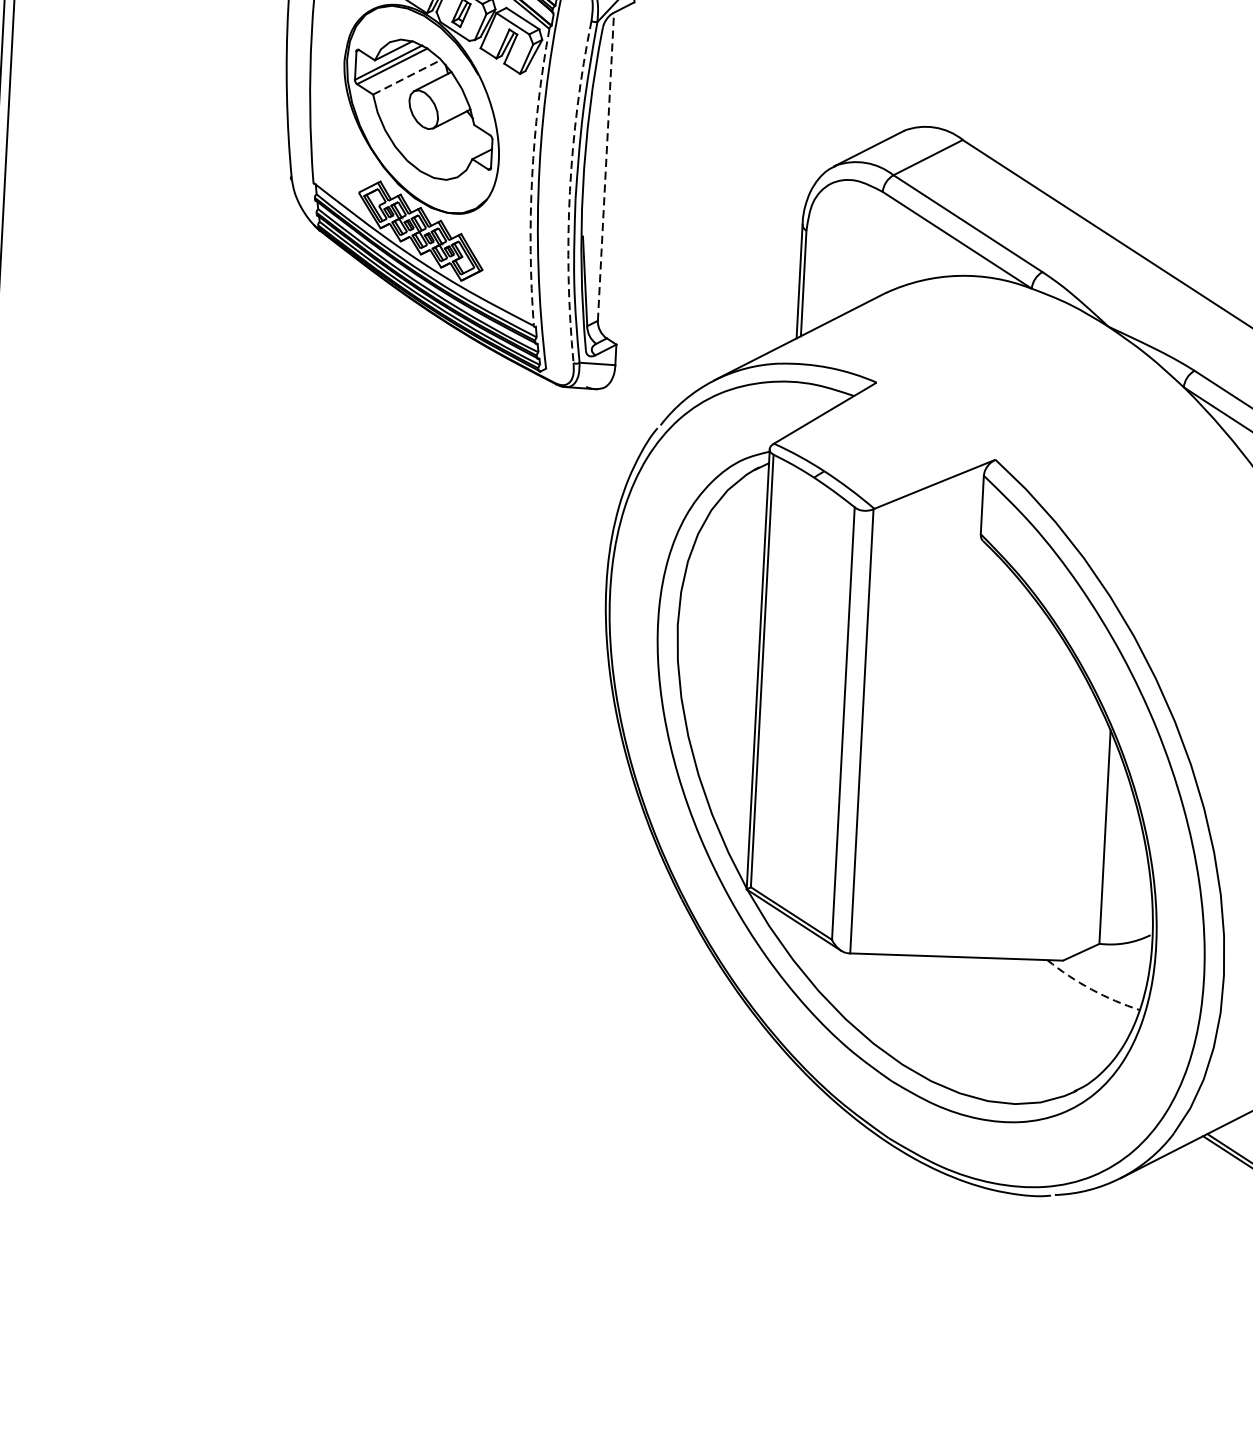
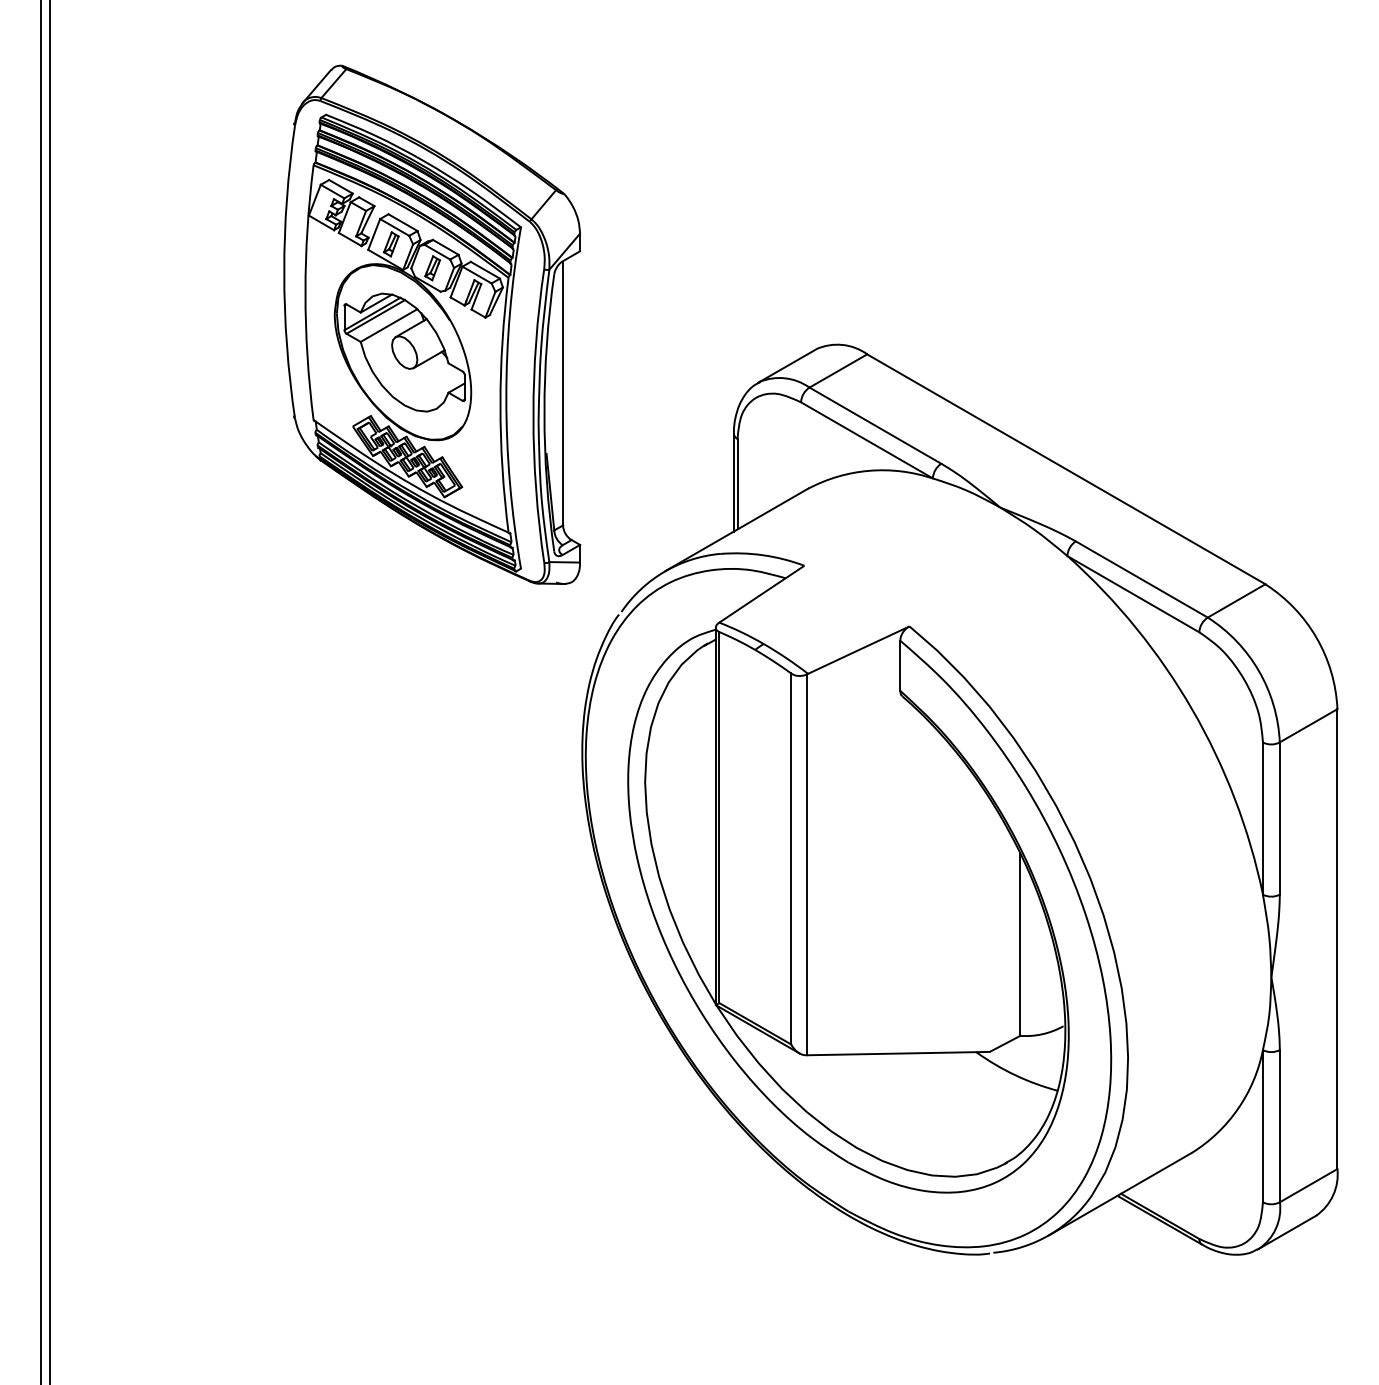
line: (407, 77) -> (389, 325), dashed -> solid
line: (606, 167) -> (563, 393), dashed -> solid
arc: (532, 177) -> (500, 405), dashed -> solid
arc: (570, 190) -> (533, 415), dashed -> solid
arc: (1091, 989) -> (1015, 1075), dashed -> solid

